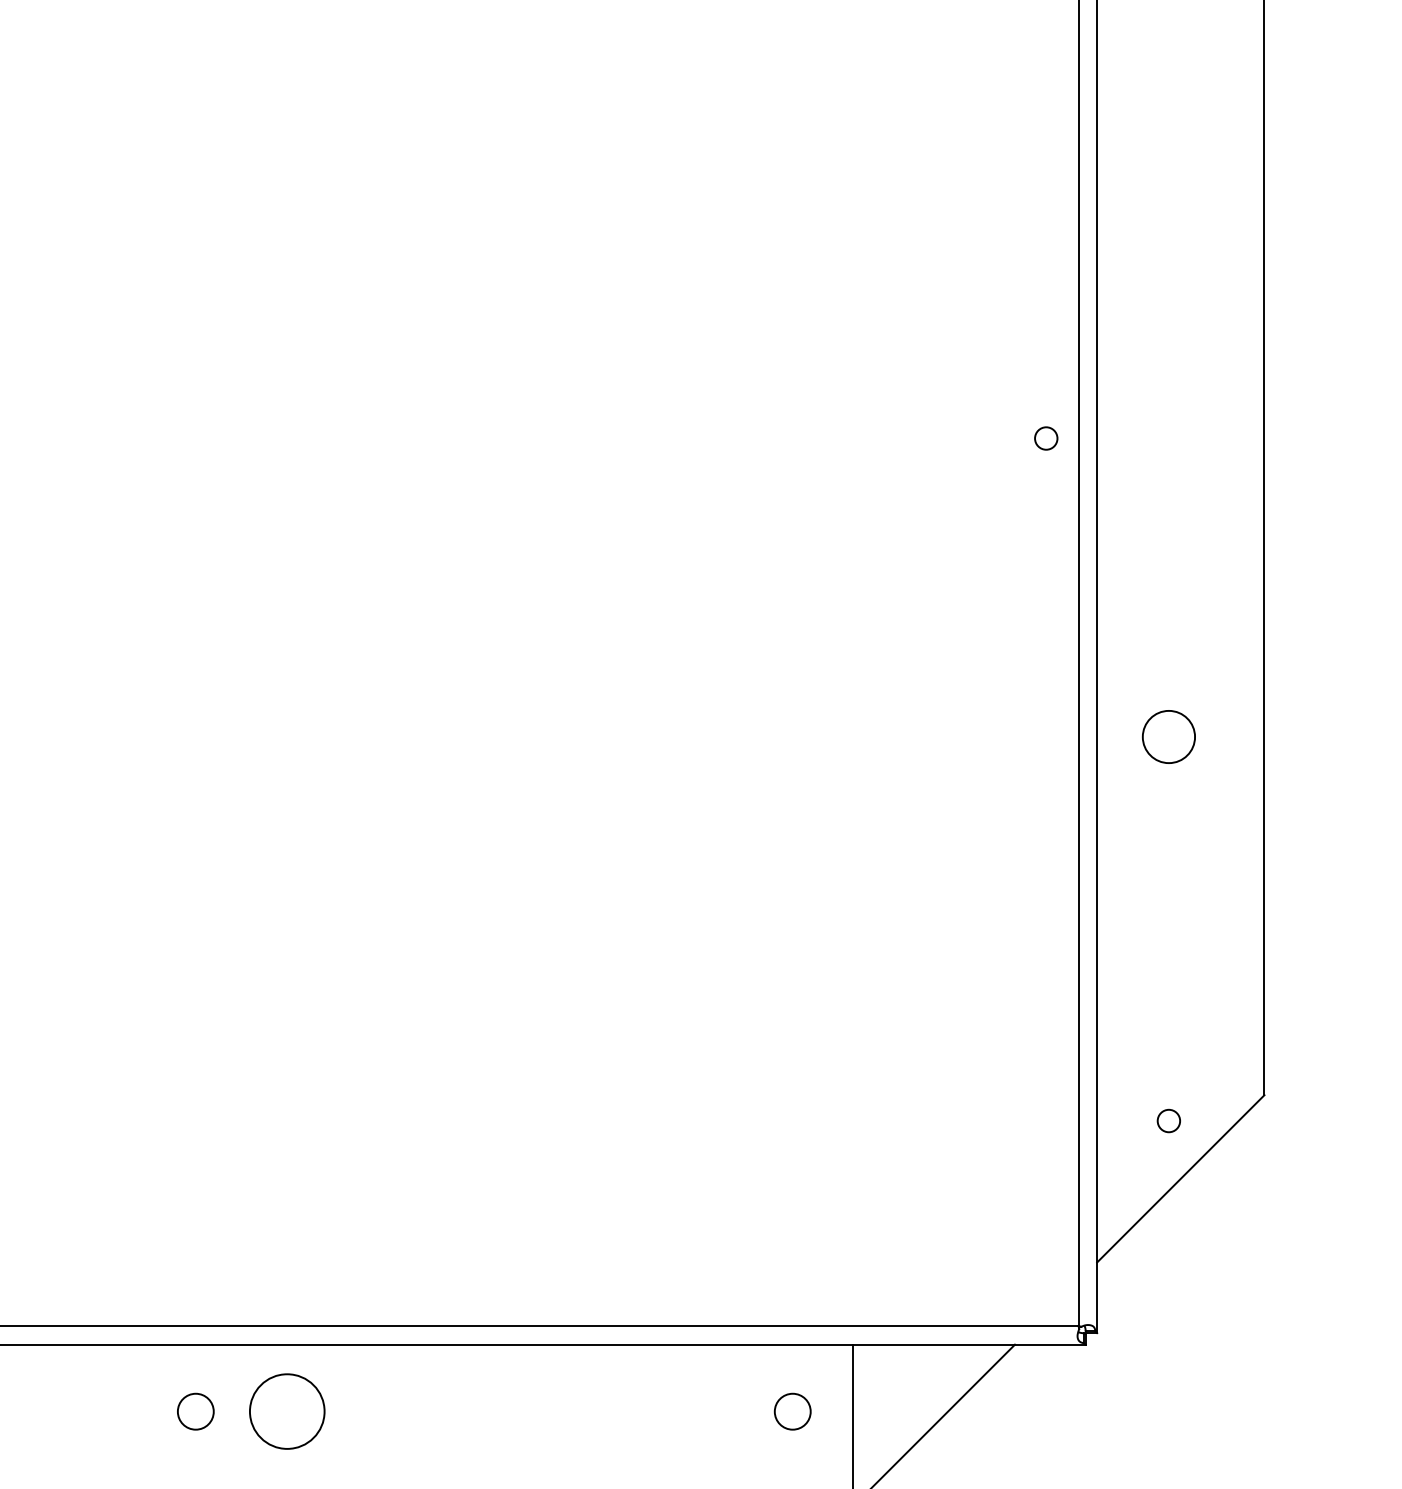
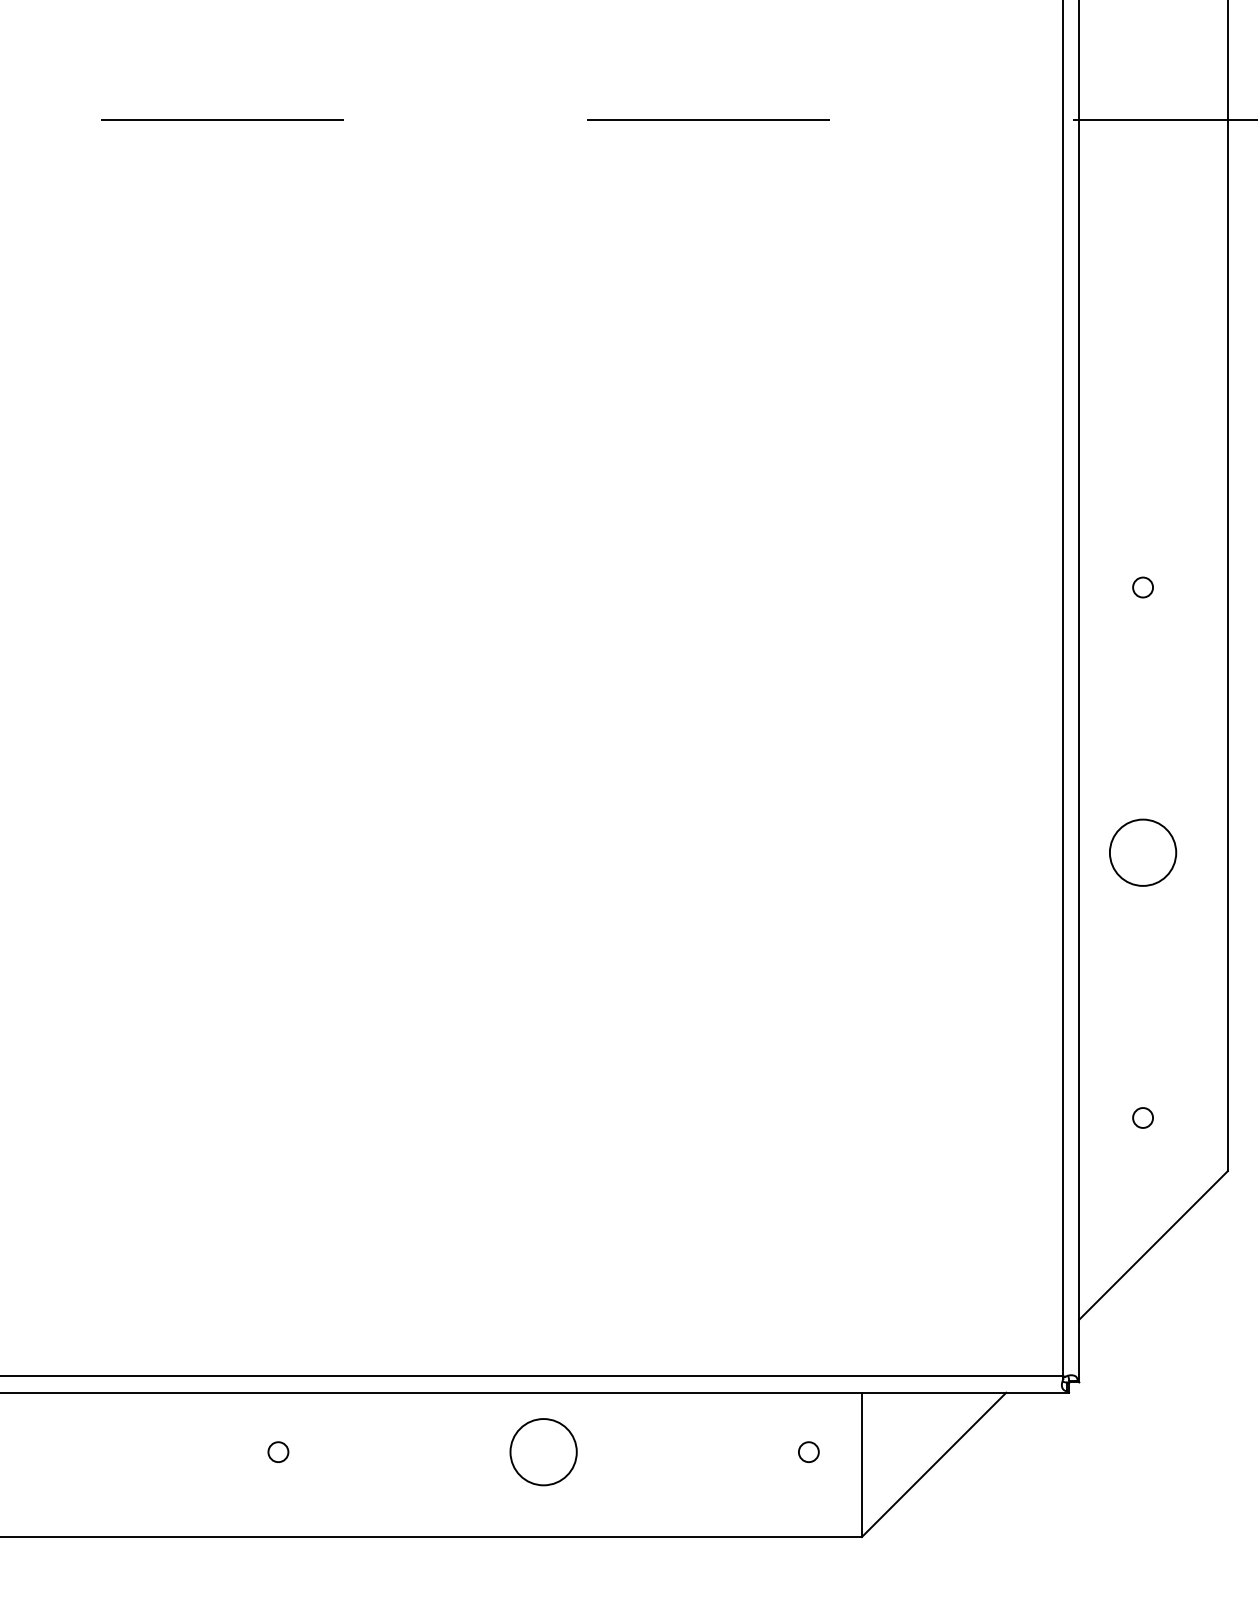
circle: (1045, 438) -> (1142, 587), moved
circle: (1168, 736) -> (1142, 852), size x1.43
circle: (1168, 1120) -> (1142, 1117), moved
circle: (195, 1410) -> (278, 1451), size x0.62
circle: (792, 1410) -> (808, 1451), size x0.62
circle: (287, 1411) -> (543, 1452), moved

